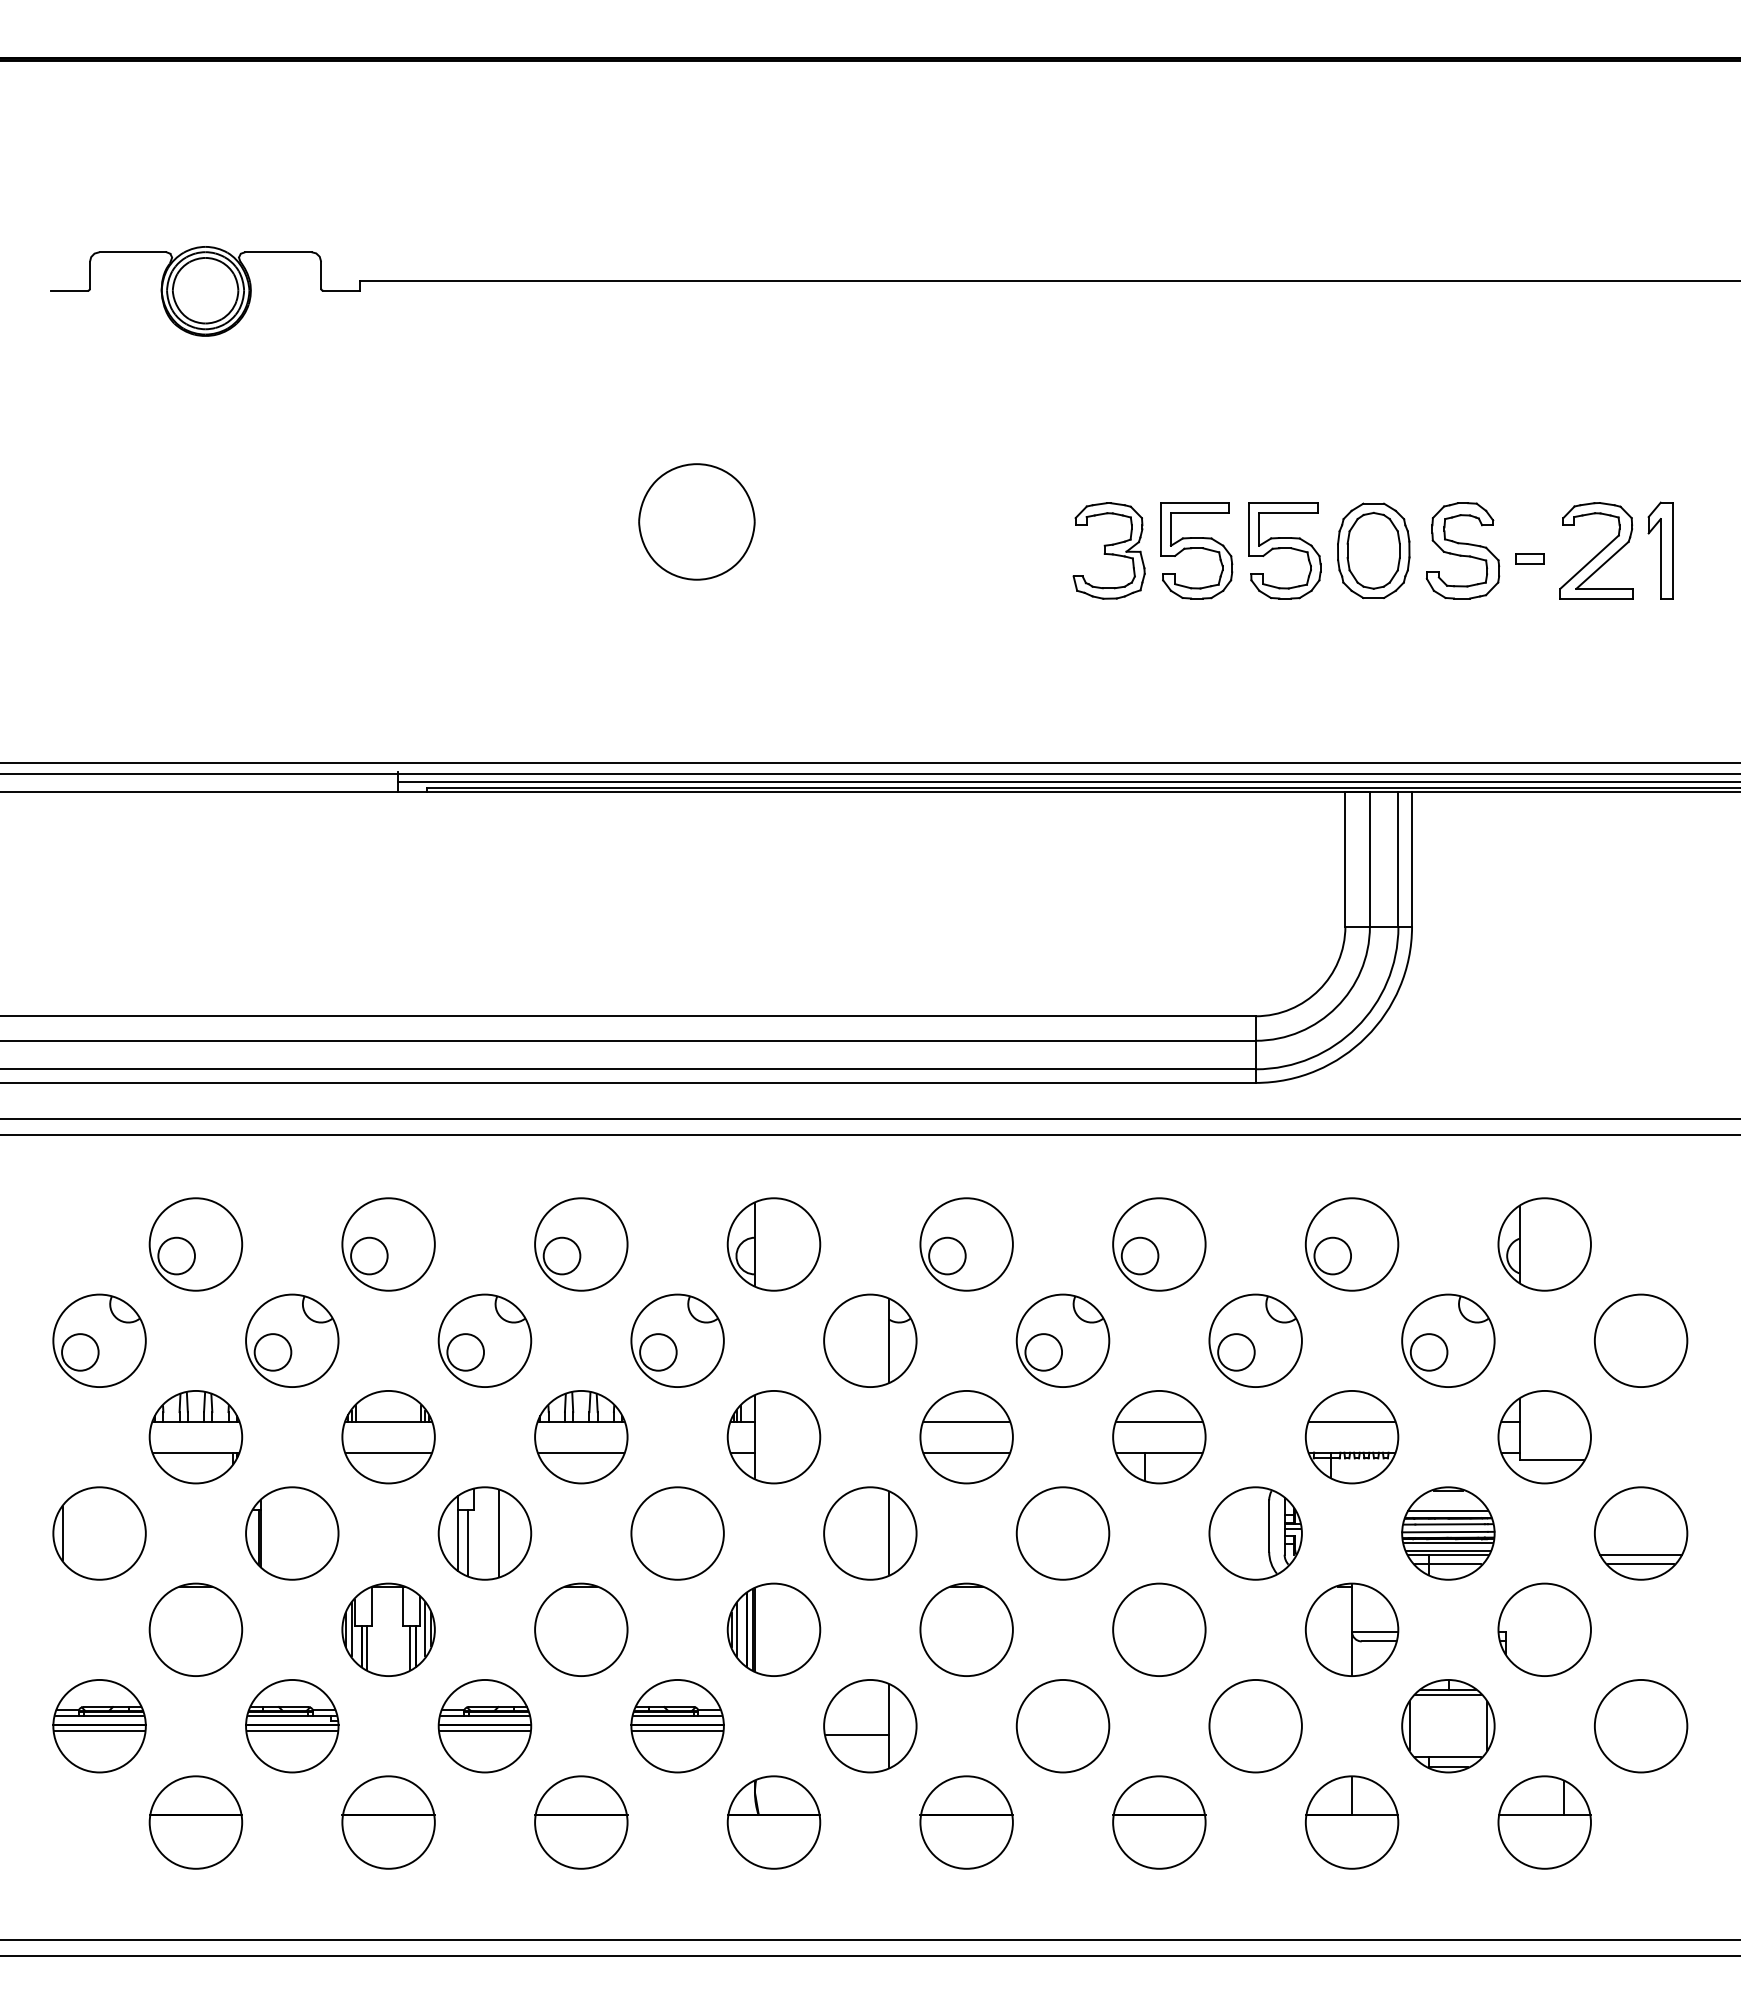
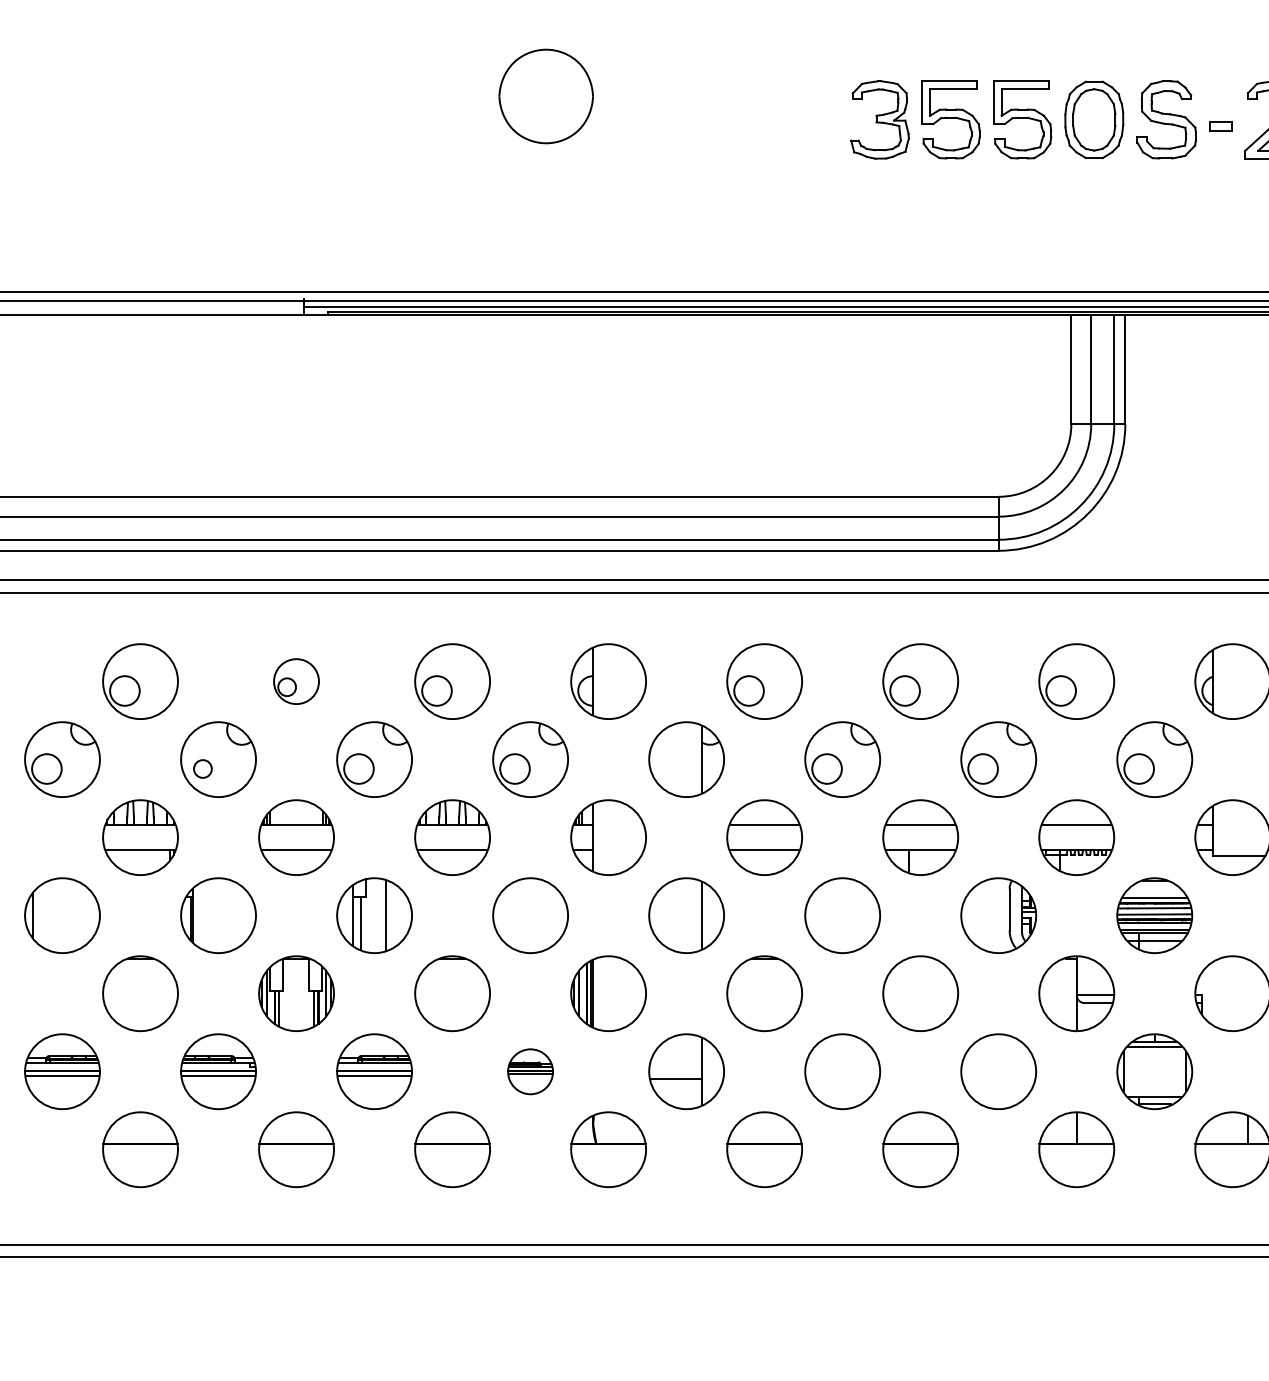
part: (388, 1244) -> (296, 681), size x0.6
circle: (272, 1352) -> (202, 769), size x0.6
part: (677, 1726) -> (530, 1071), size x0.6

